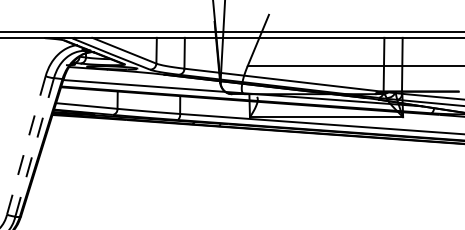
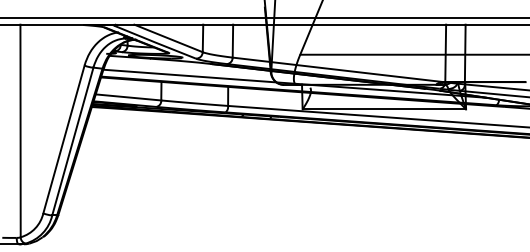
line: (25, 145) -> (63, 139), dashed -> solid
line: (34, 147) -> (72, 141), dashed -> solid

